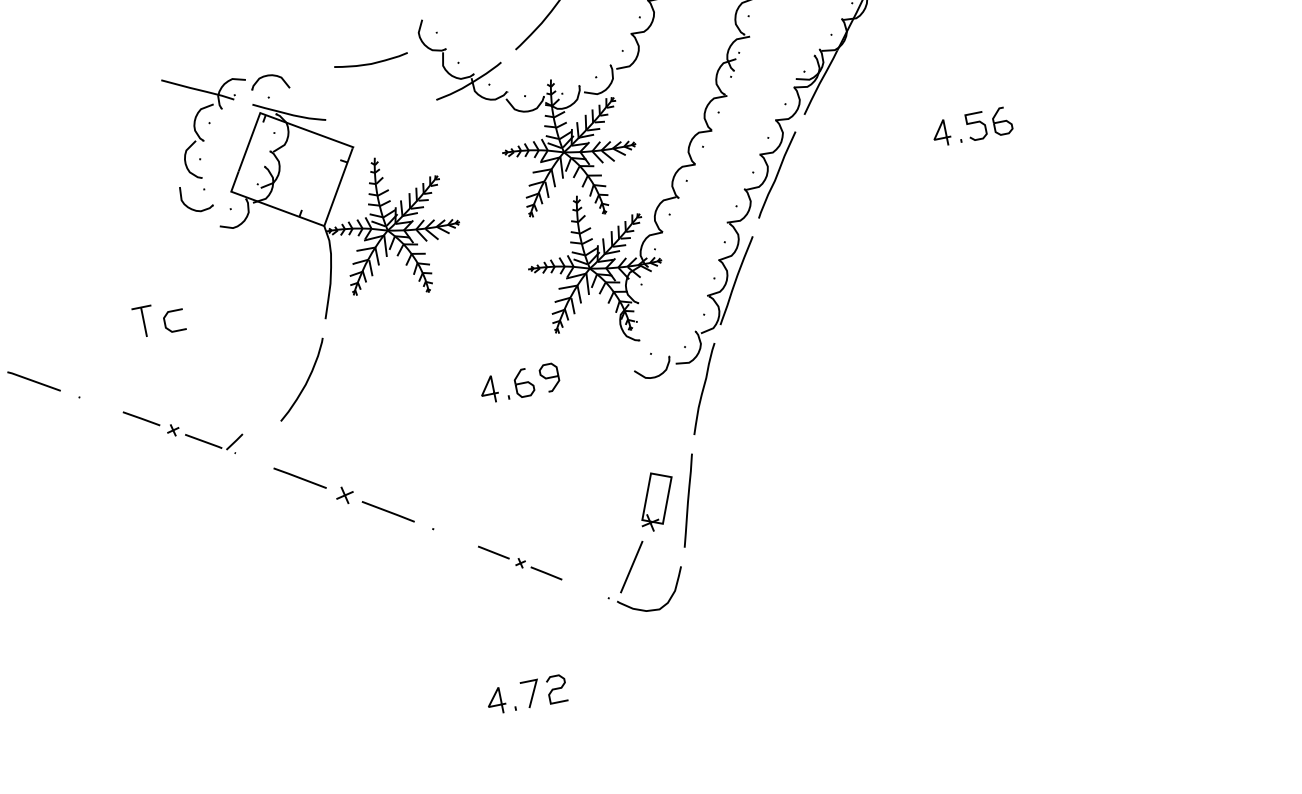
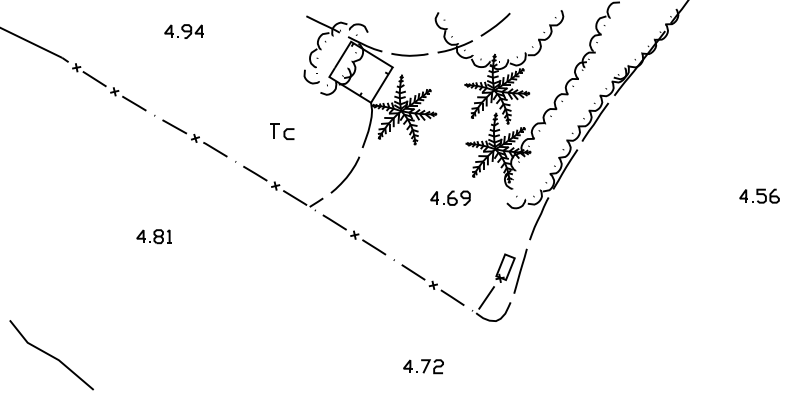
line: (368, 61) -> (408, 54), moved
part: (971, 125) -> (759, 195), moved
part: (184, 431) -> (283, 188), size x1.43
part: (518, 562) -> (432, 284), size x1.67
part: (527, 694) -> (423, 366), moved

